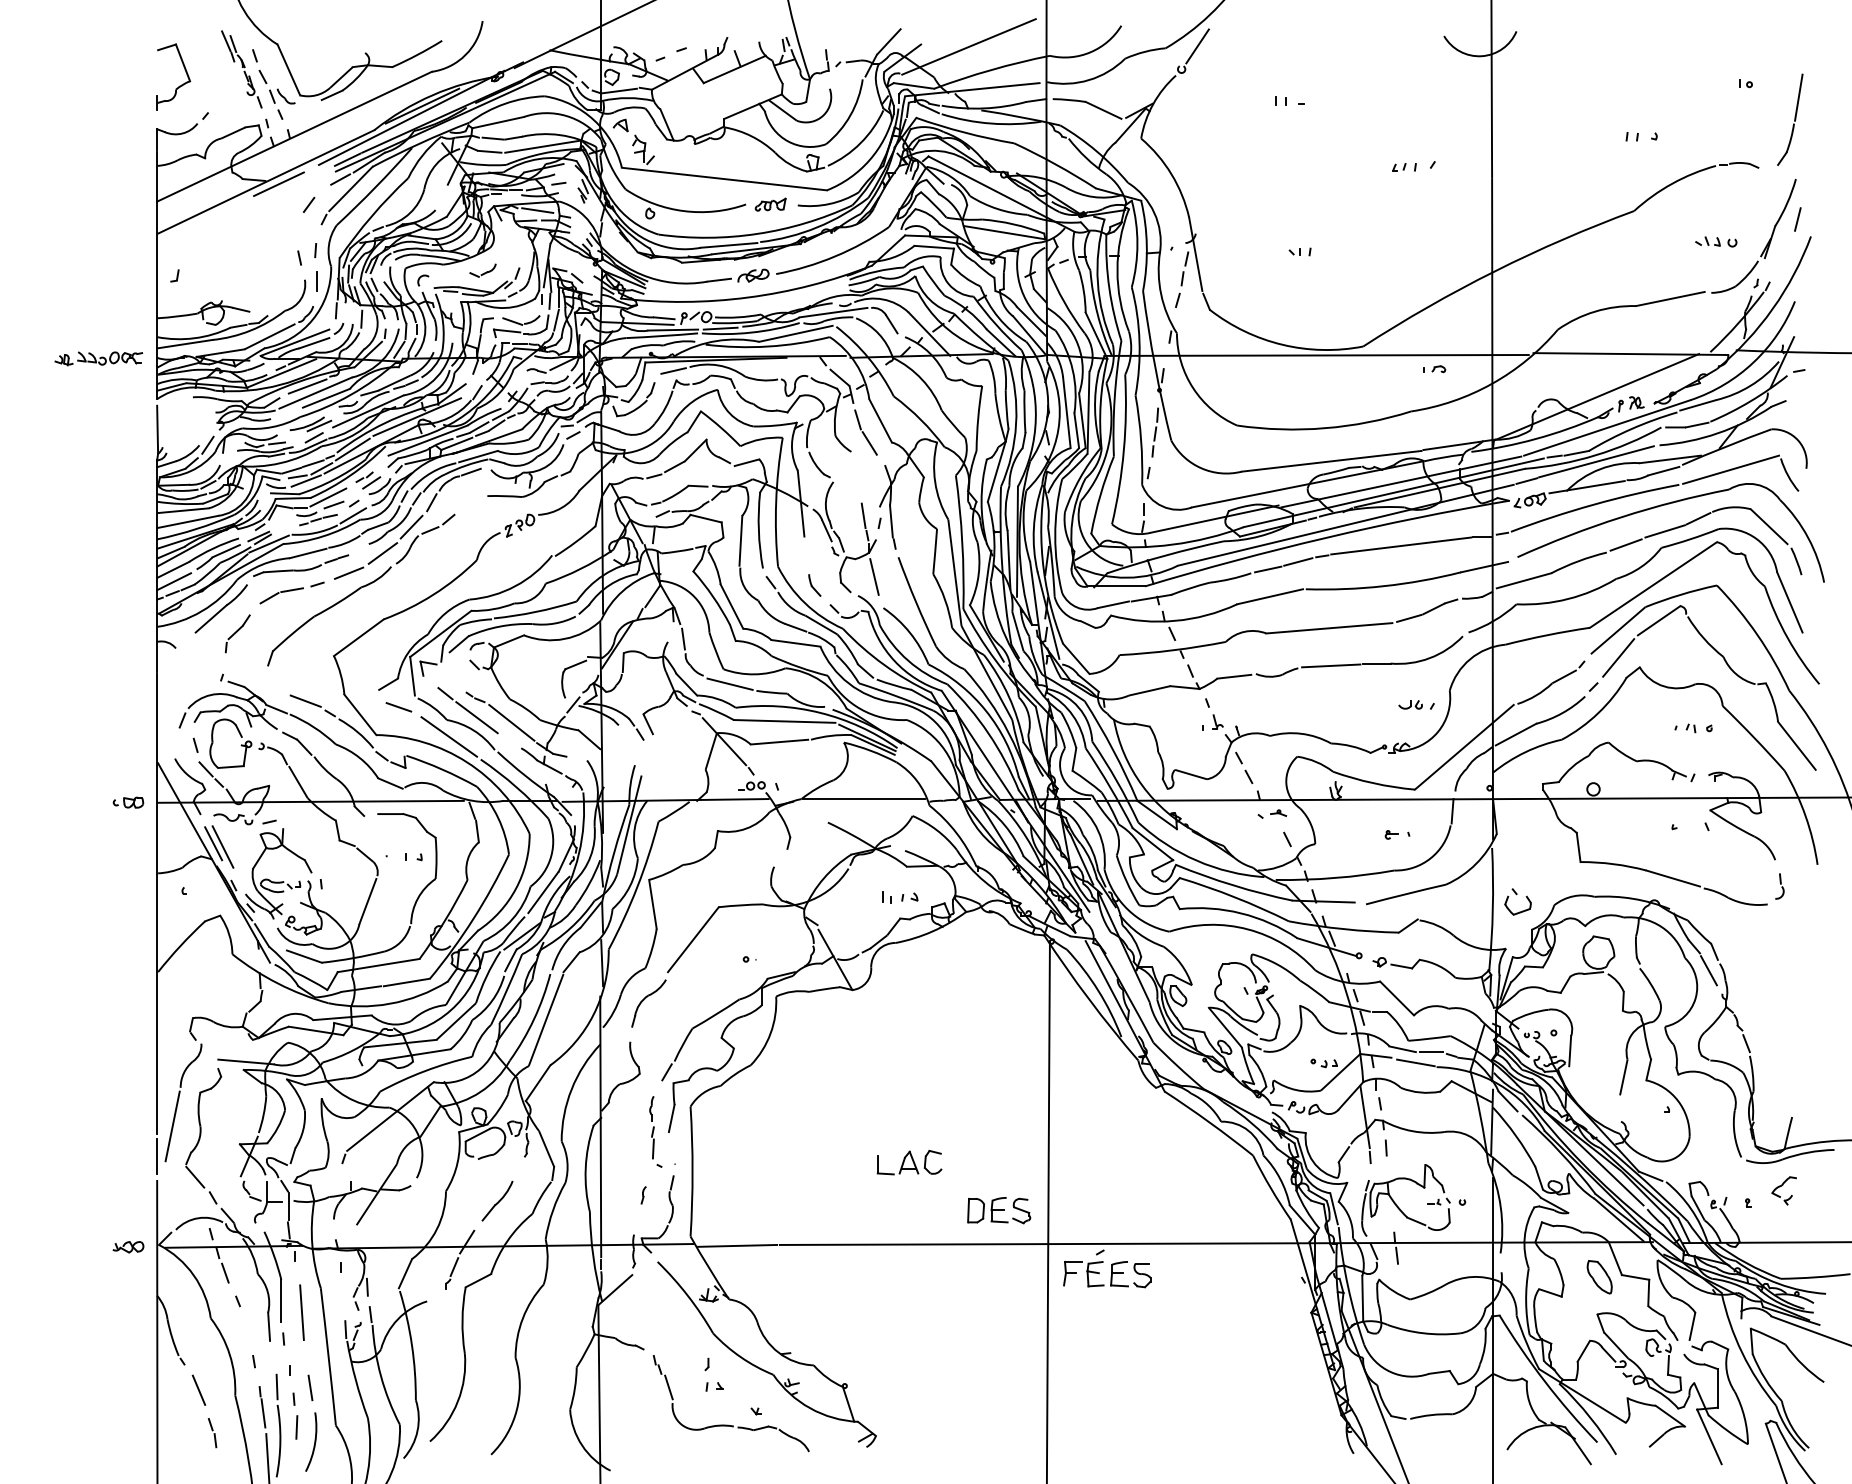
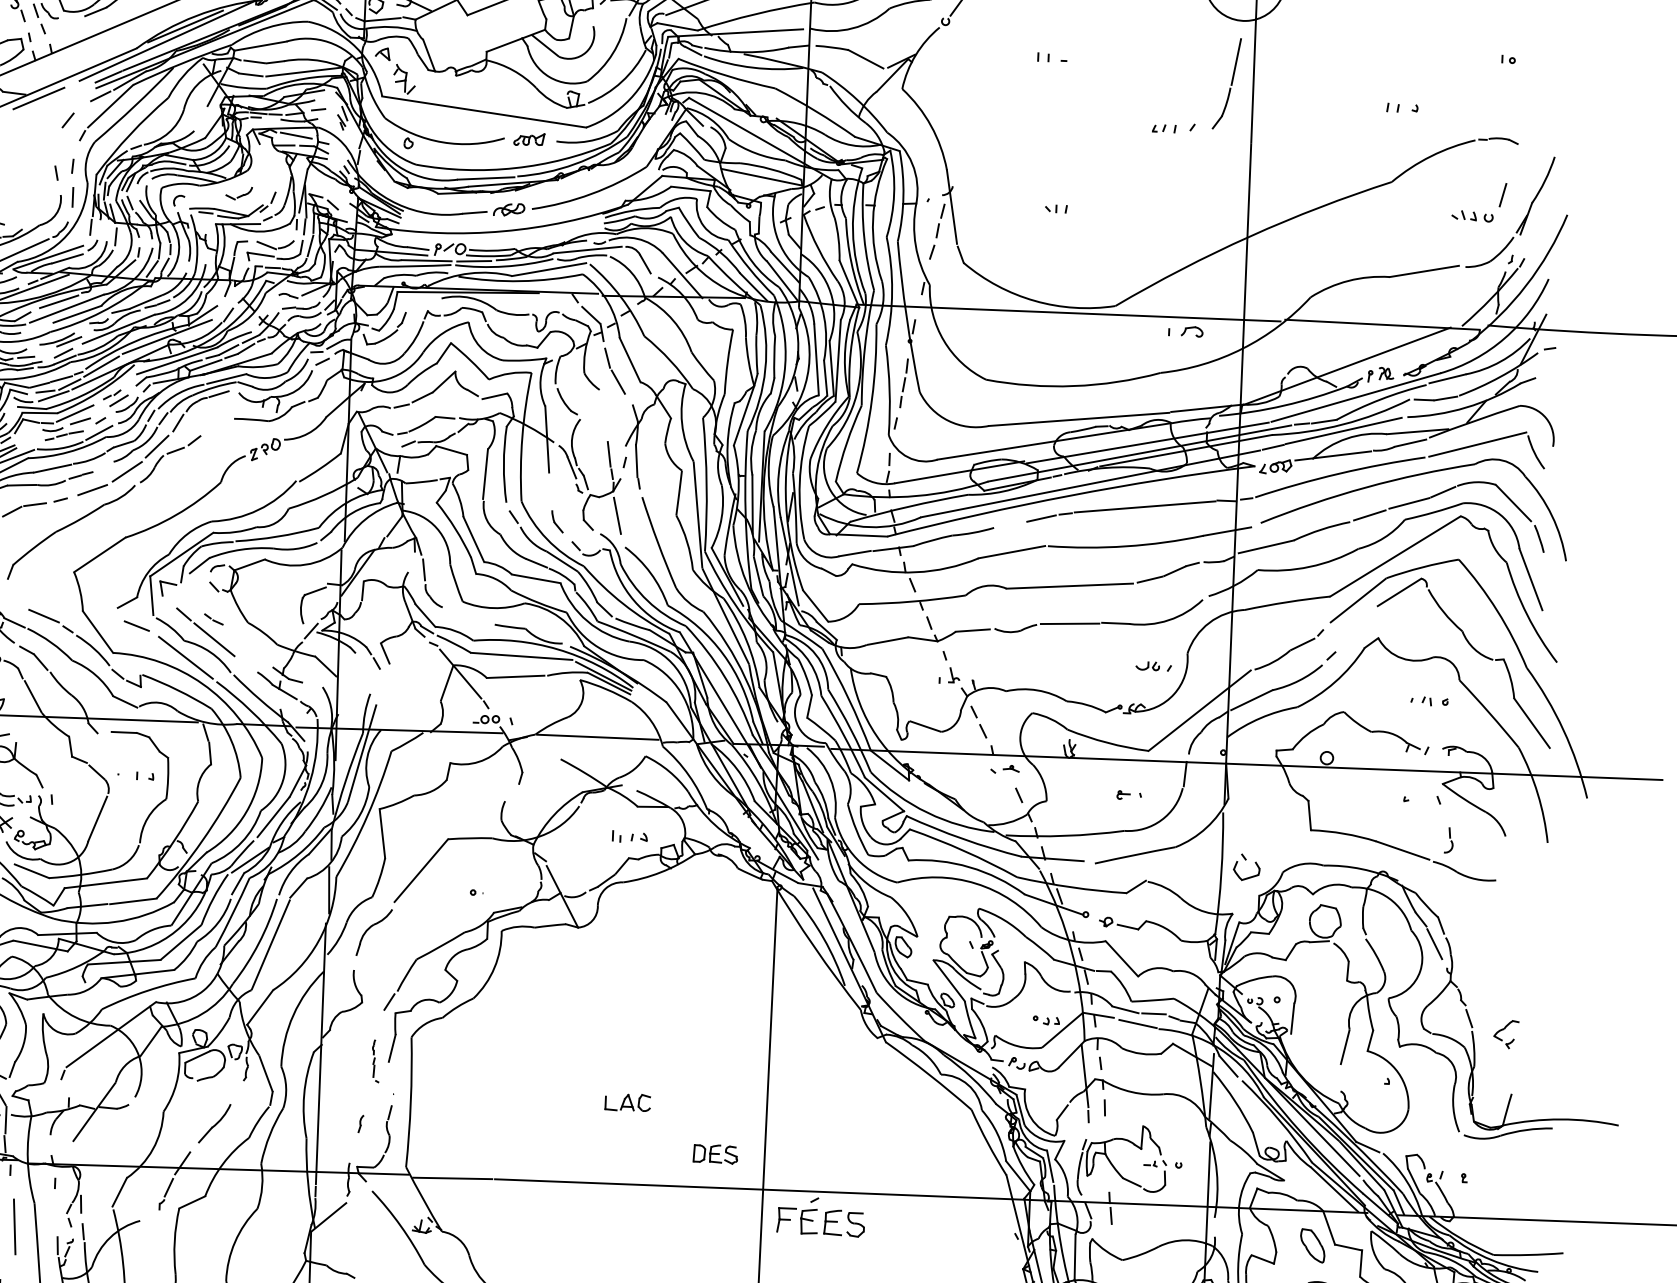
part: (1790, 119) -> (1227, 83), moved
line: (1797, 219) -> (1502, 195), moved
part: (1434, 369) -> (1185, 331), size x1.6
line: (673, 370) -> (425, 301), removed
line: (1268, 569) -> (1011, 524), removed
line: (1618, 657) -> (1357, 627), removed
line: (729, 683) -> (468, 616), removed
line: (511, 722) -> (248, 646), removed
part: (1779, 886) -> (1448, 840), moved
part: (655, 1131) -> (375, 1060), size x0.6
part: (909, 1162) -> (627, 1102), size x0.7
part: (1783, 1190) -> (1505, 1033), moved
part: (999, 1210) -> (715, 1154), size x0.7

